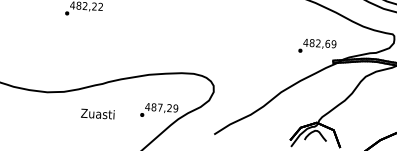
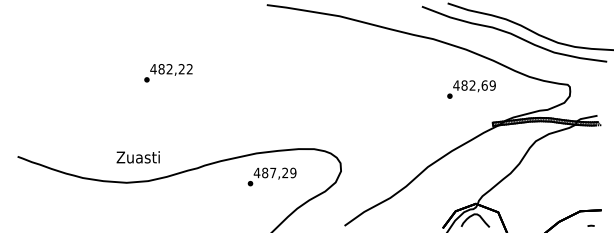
text: (317, 46) -> (471, 89), moved
text: (158, 110) -> (271, 176), moved
text: (97, 114) -> (137, 157), moved

